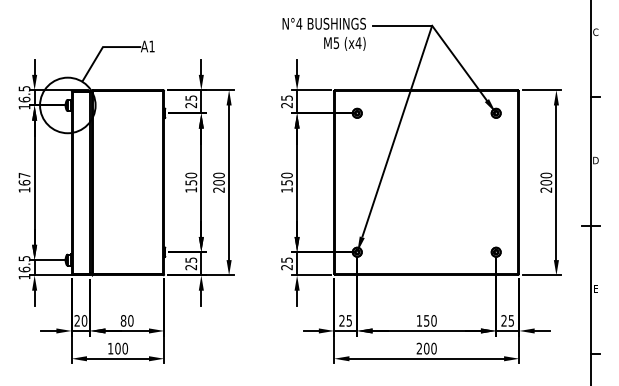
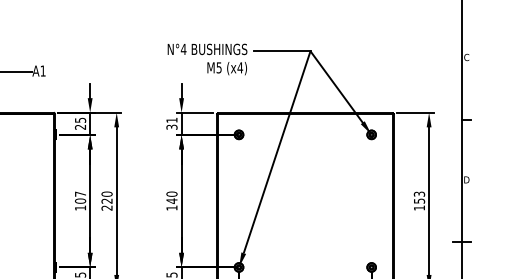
text: (286, 101) -> (171, 123), 25 -> 31
text: (191, 178) -> (80, 197), 150 -> 107
text: (218, 182) -> (106, 200), 200 -> 220
text: (286, 182) -> (171, 200), 150 -> 140
text: (546, 182) -> (419, 200), 200 -> 153

